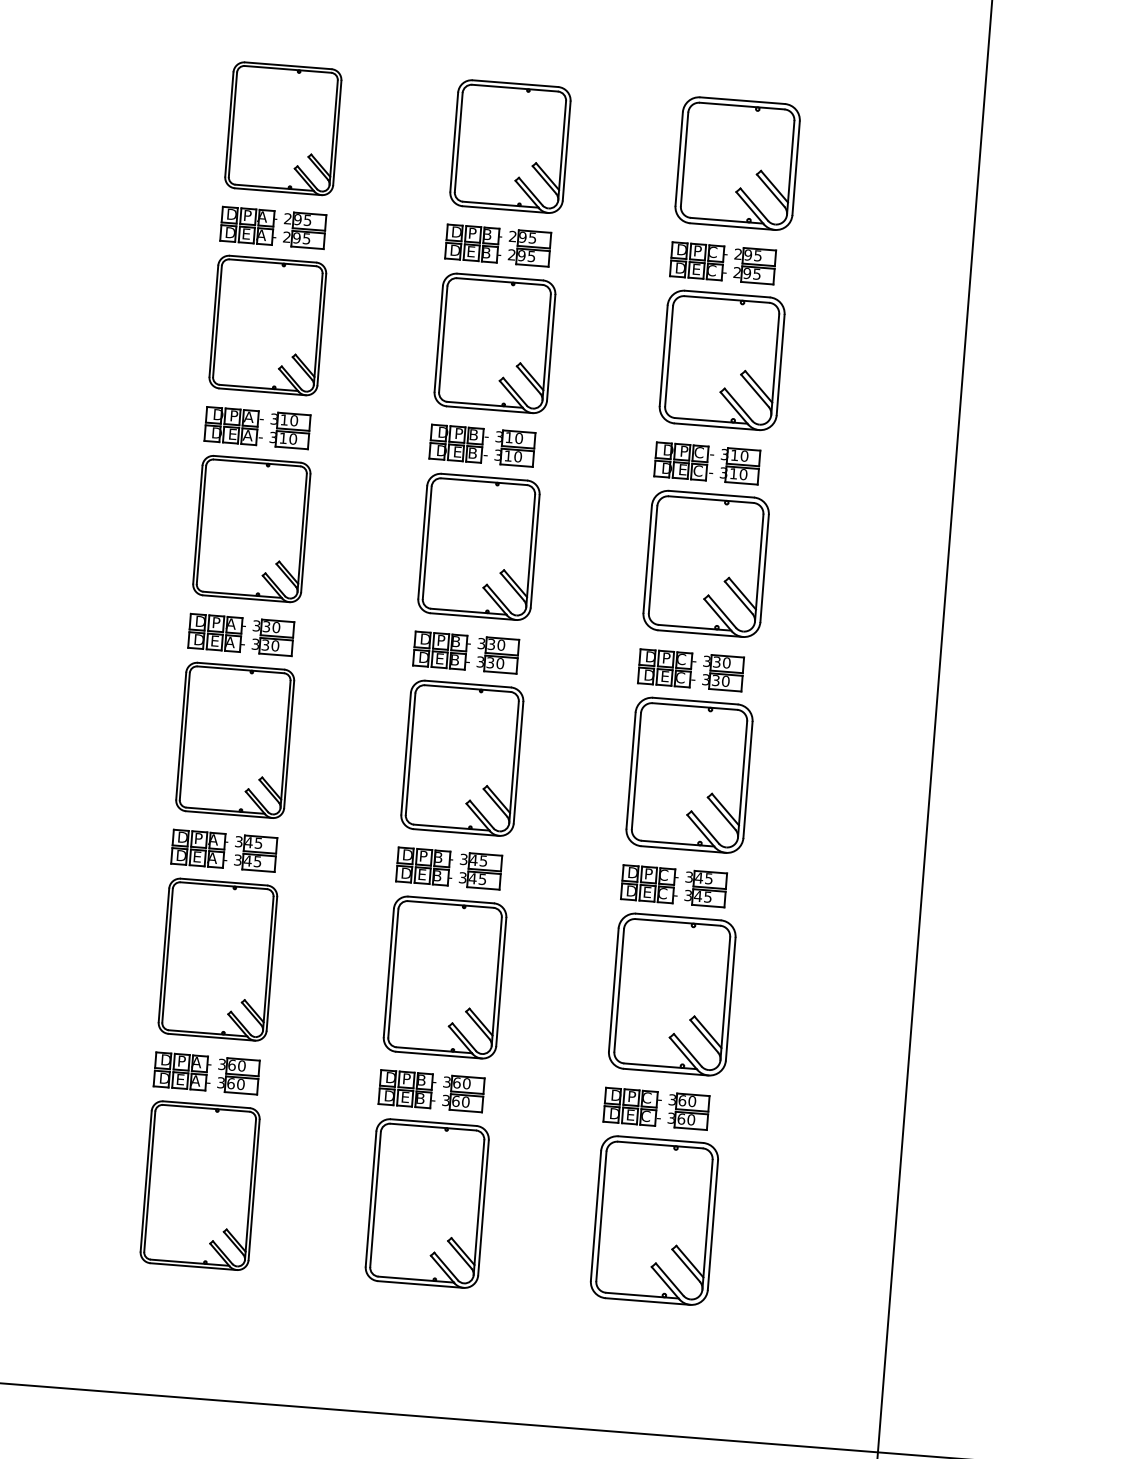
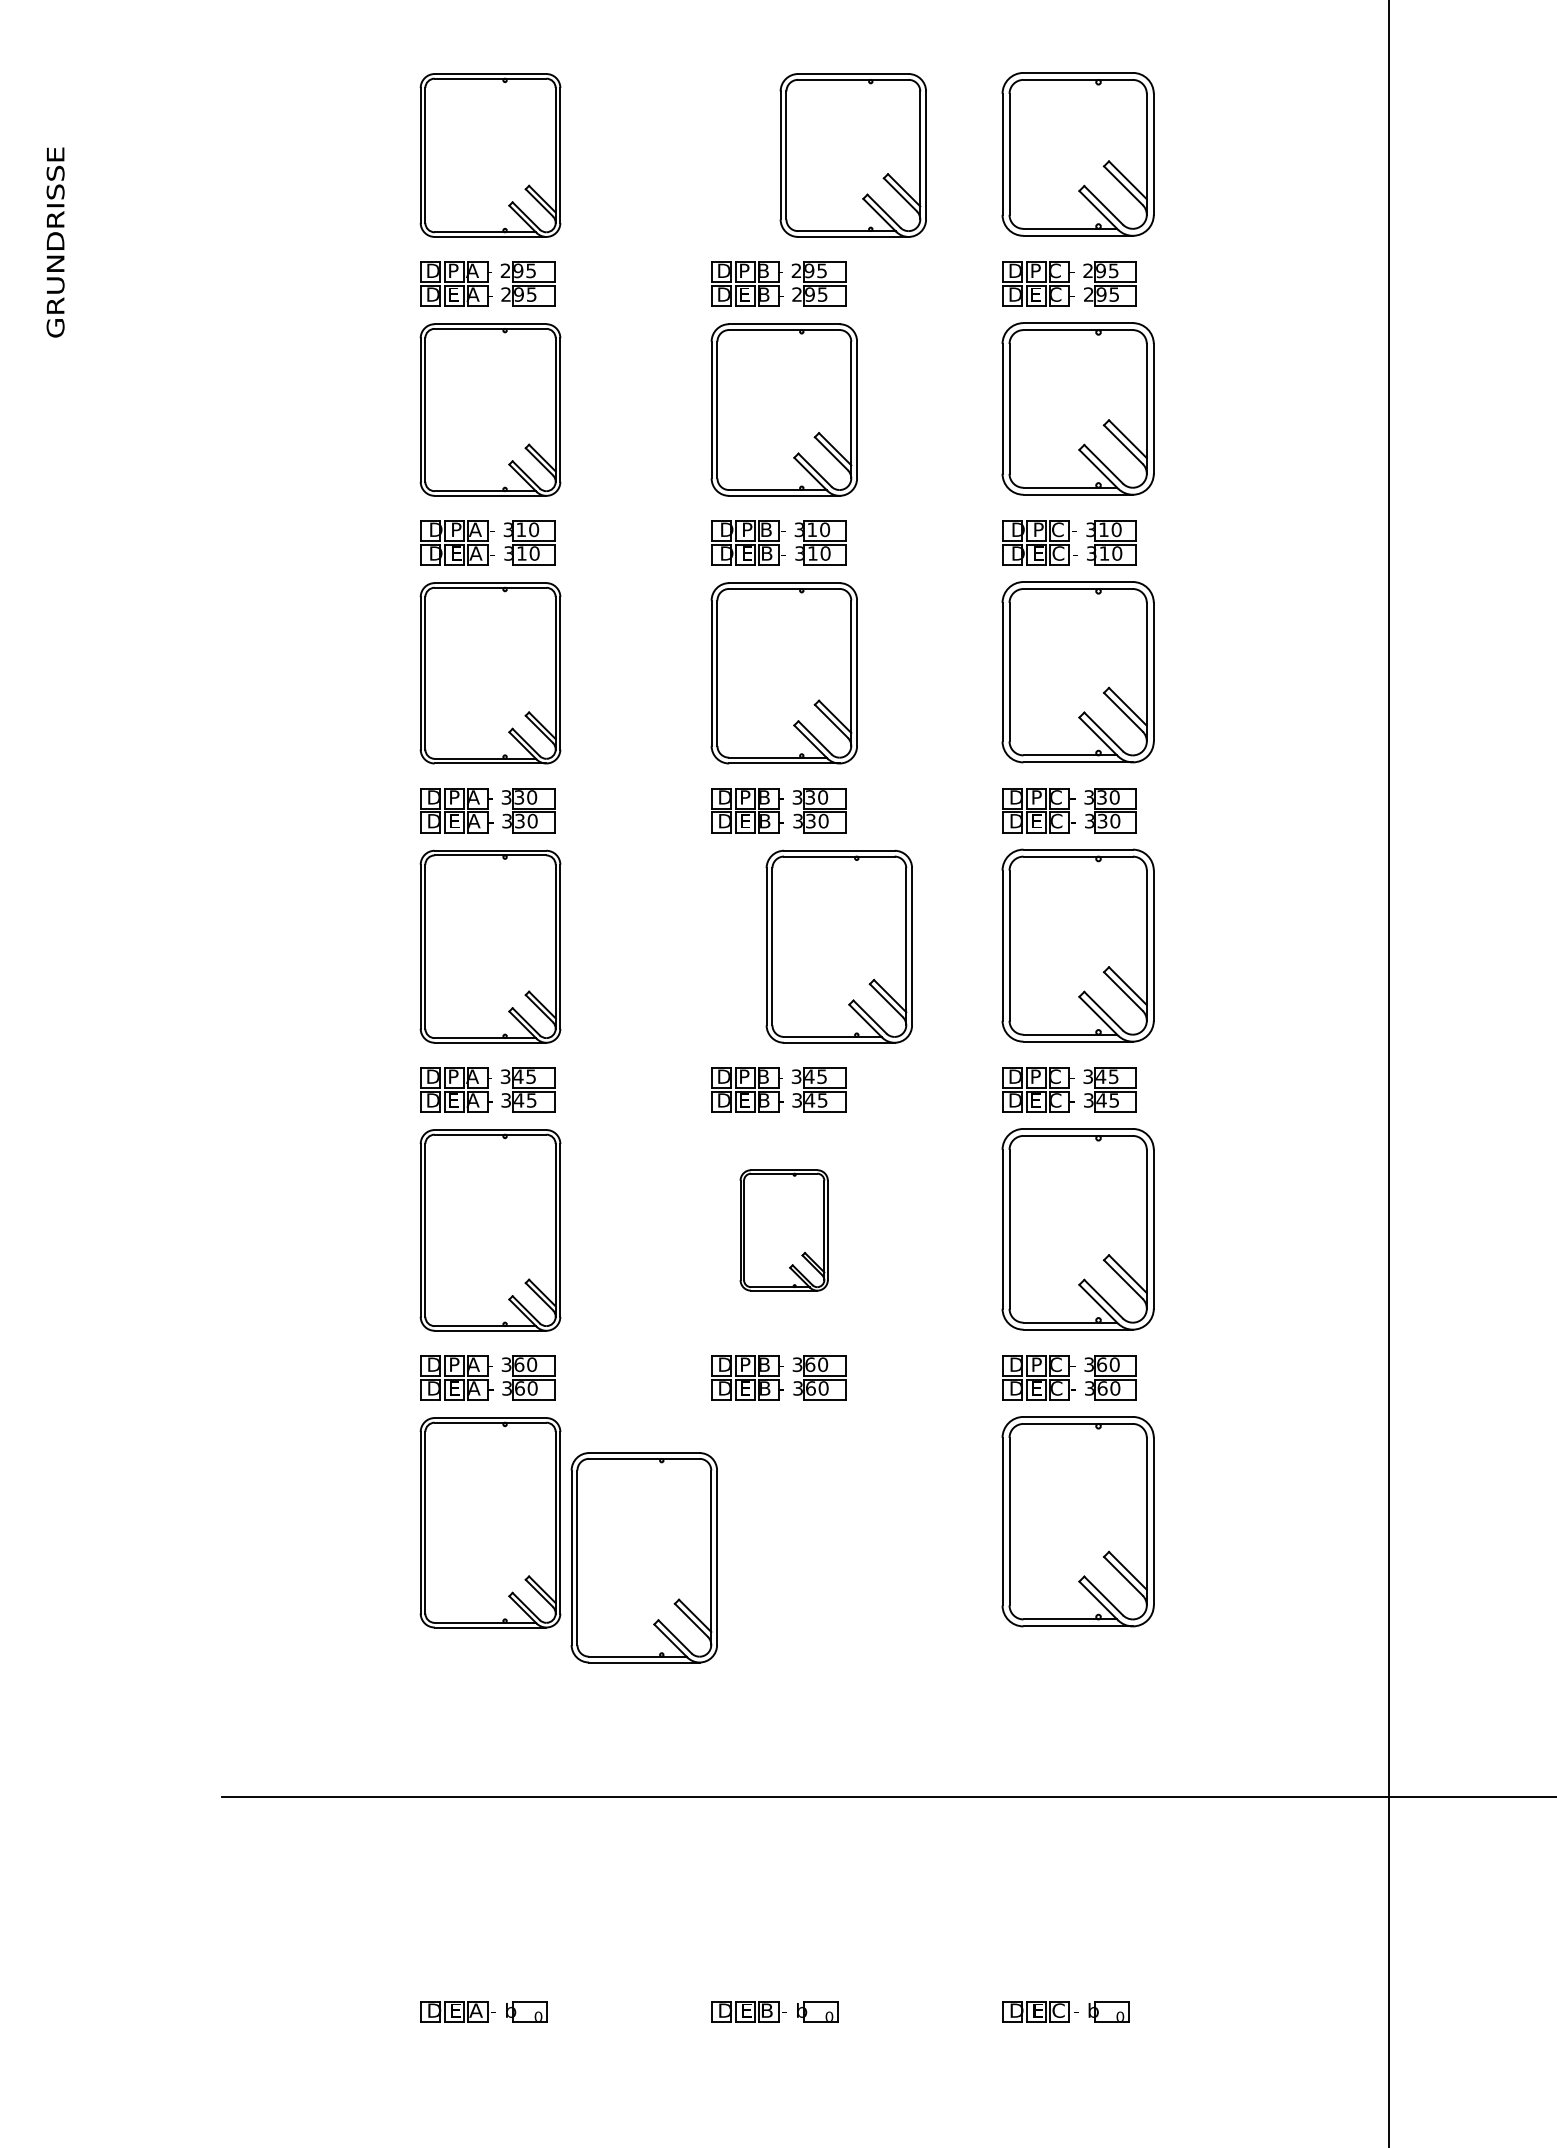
part: (509, 146) -> (852, 155), moved
part: (461, 758) -> (838, 946), moved
part: (444, 977) -> (783, 1230), size x0.6
part: (426, 1203) -> (643, 1557), moved

